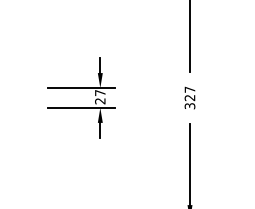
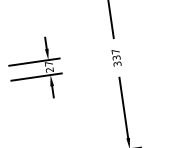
text: (190, 97) -> (116, 57), 327 -> 337

